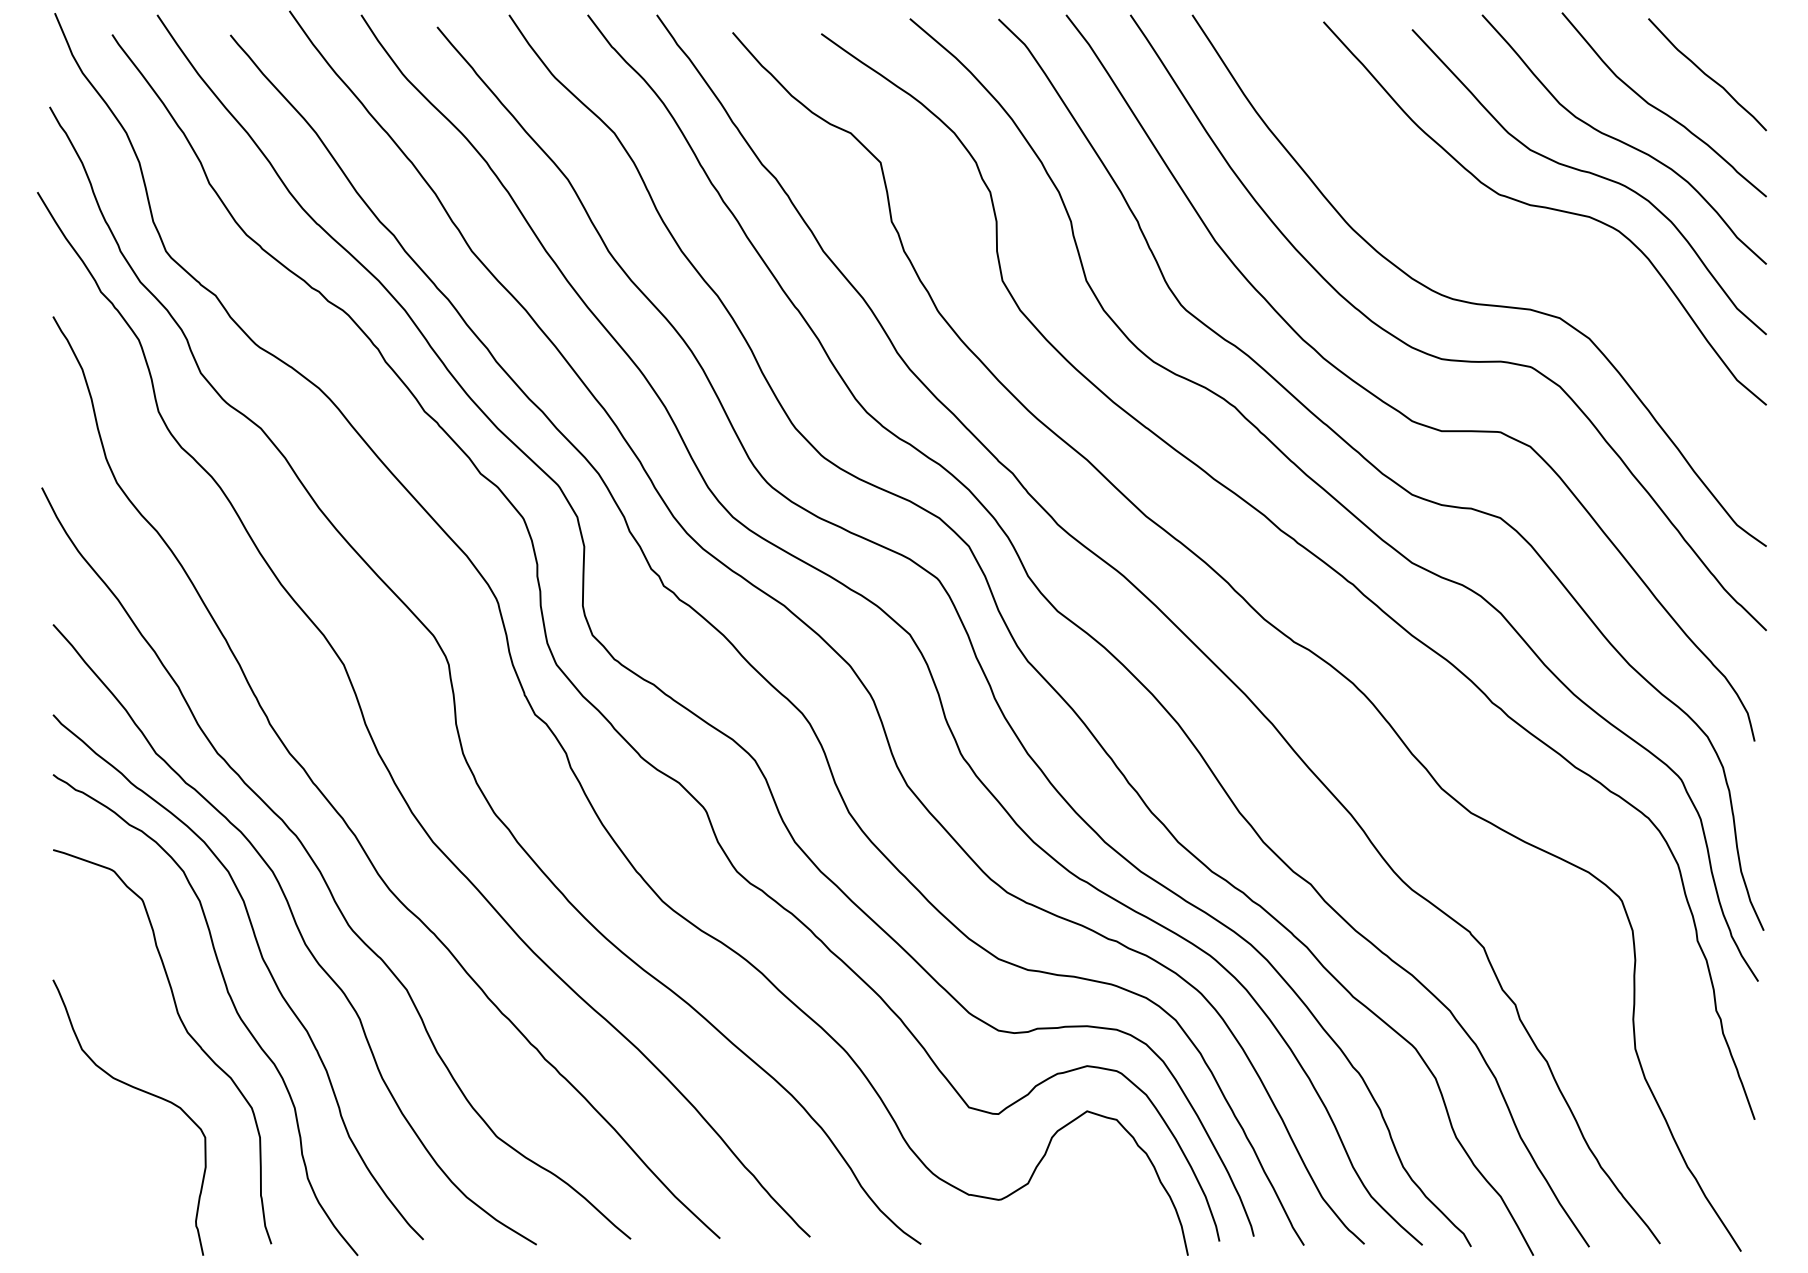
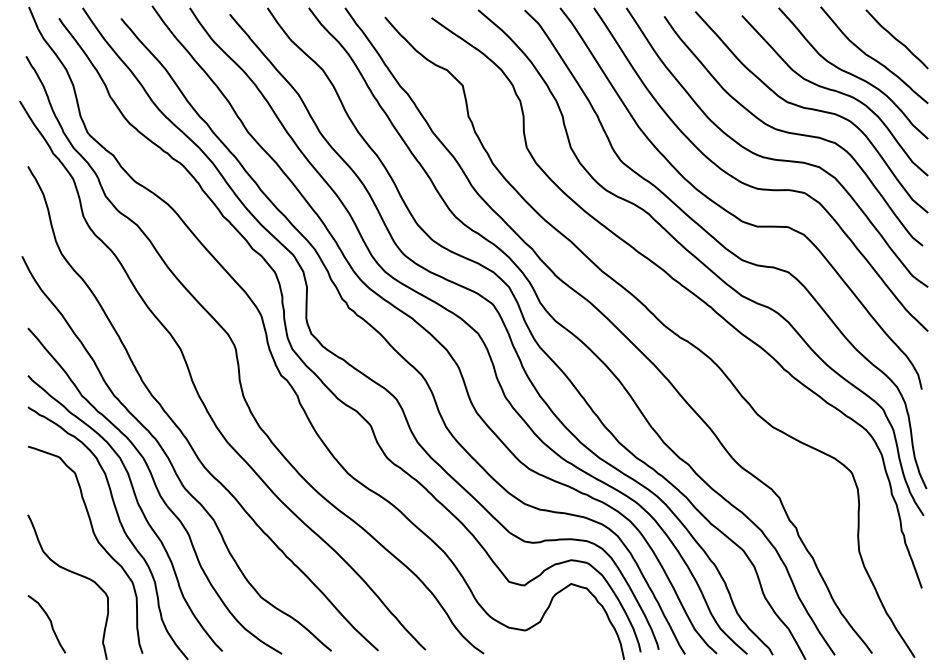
curve: (1510, 251) -> (793, 132), added
curve: (95, 1188) -> (50, 624), added

